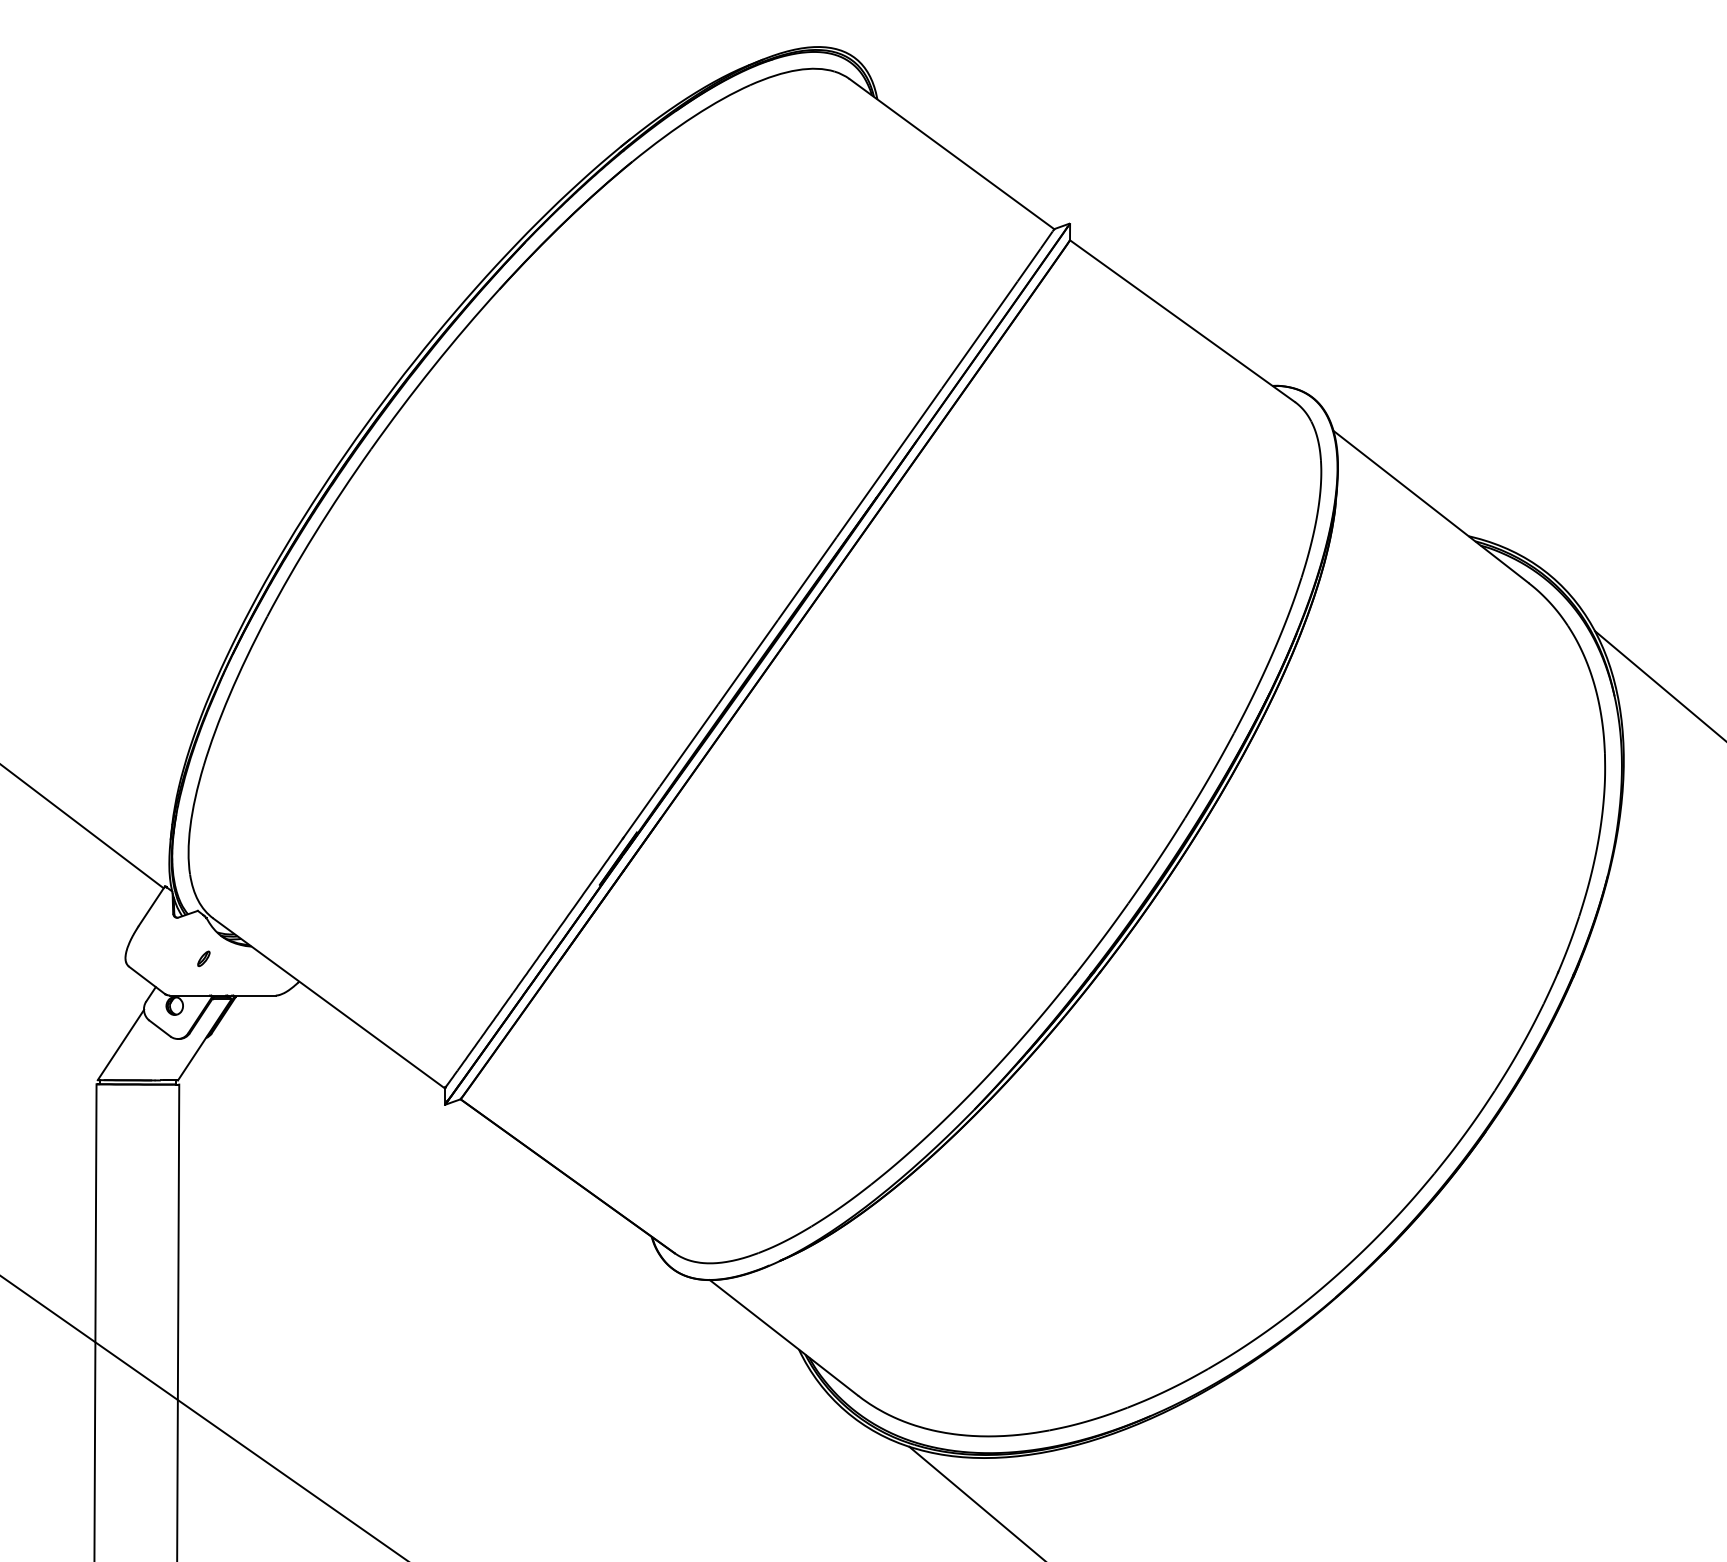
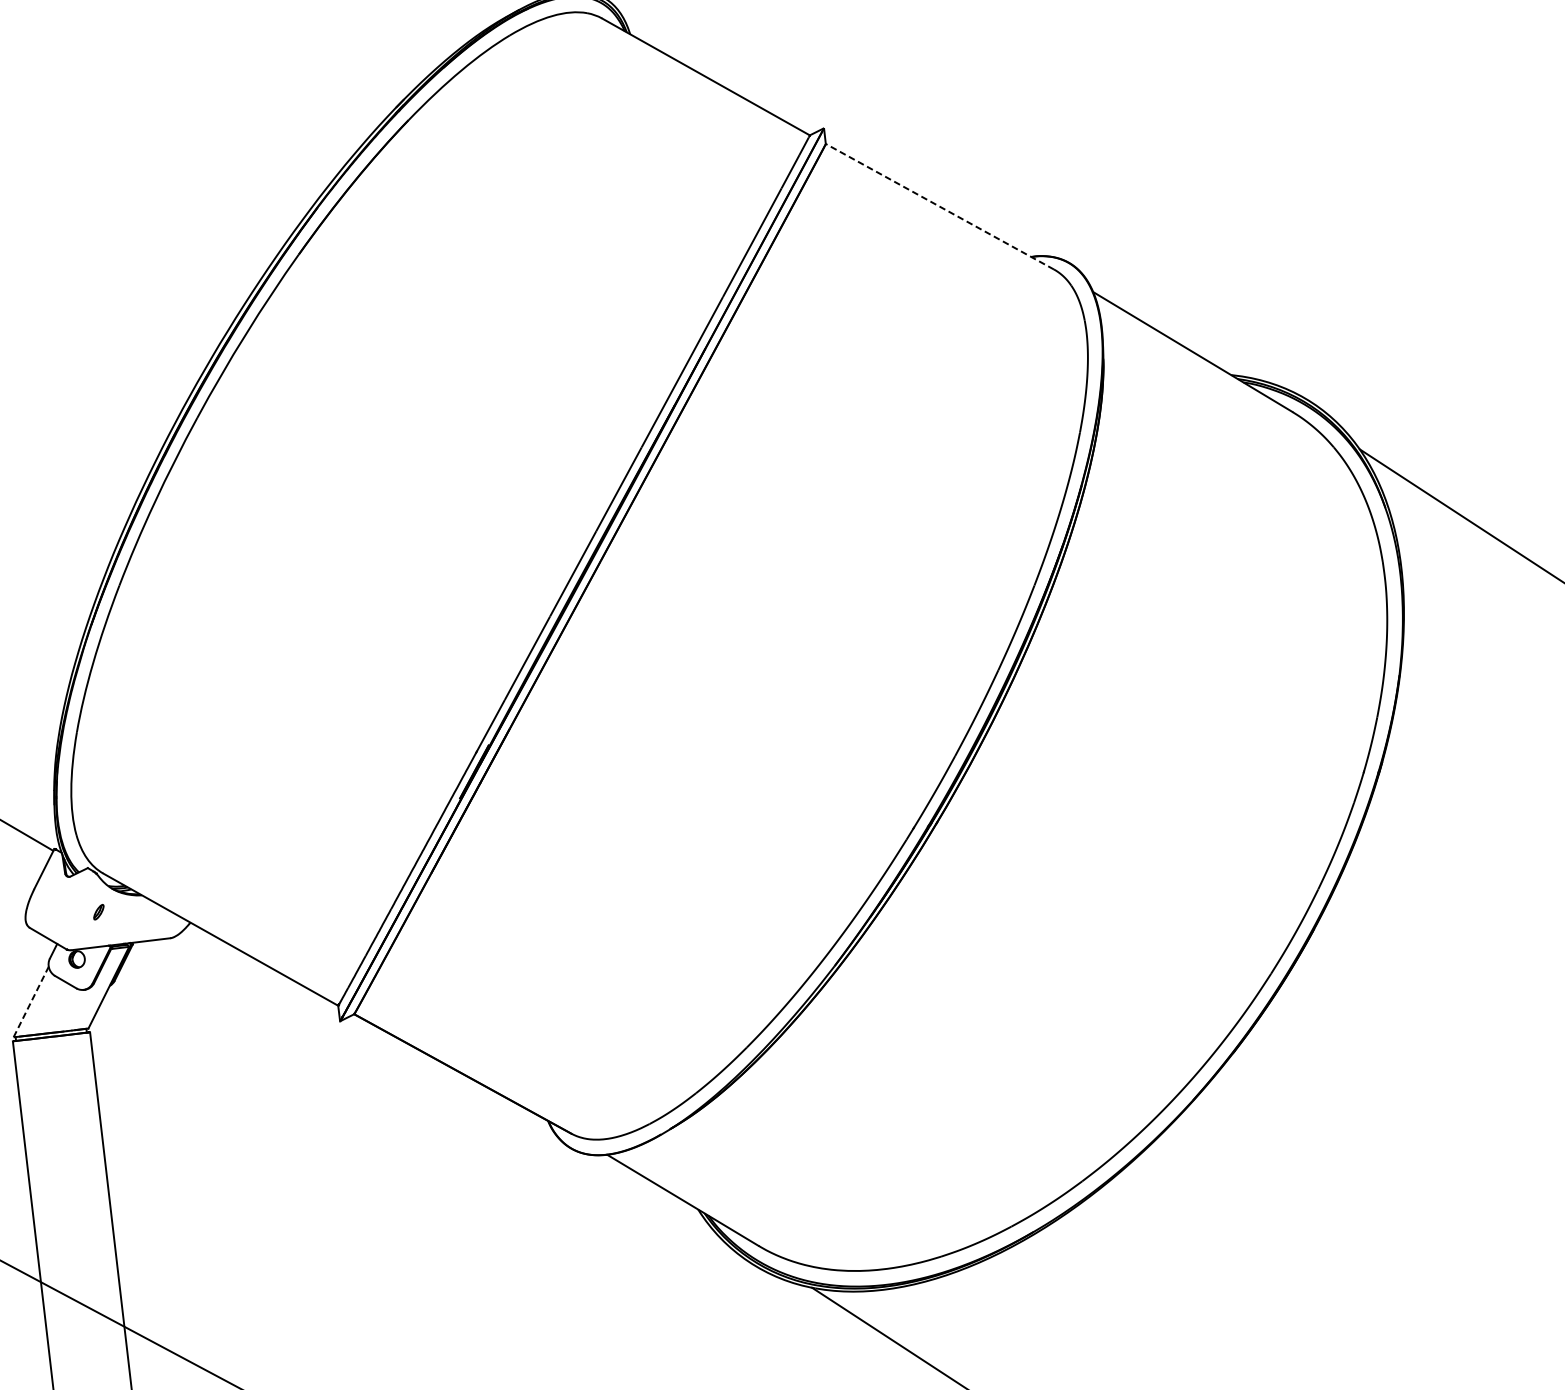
line: (1182, 321) -> (939, 207), solid -> dashed
line: (120, 1045) -> (30, 1002), solid -> dashed

